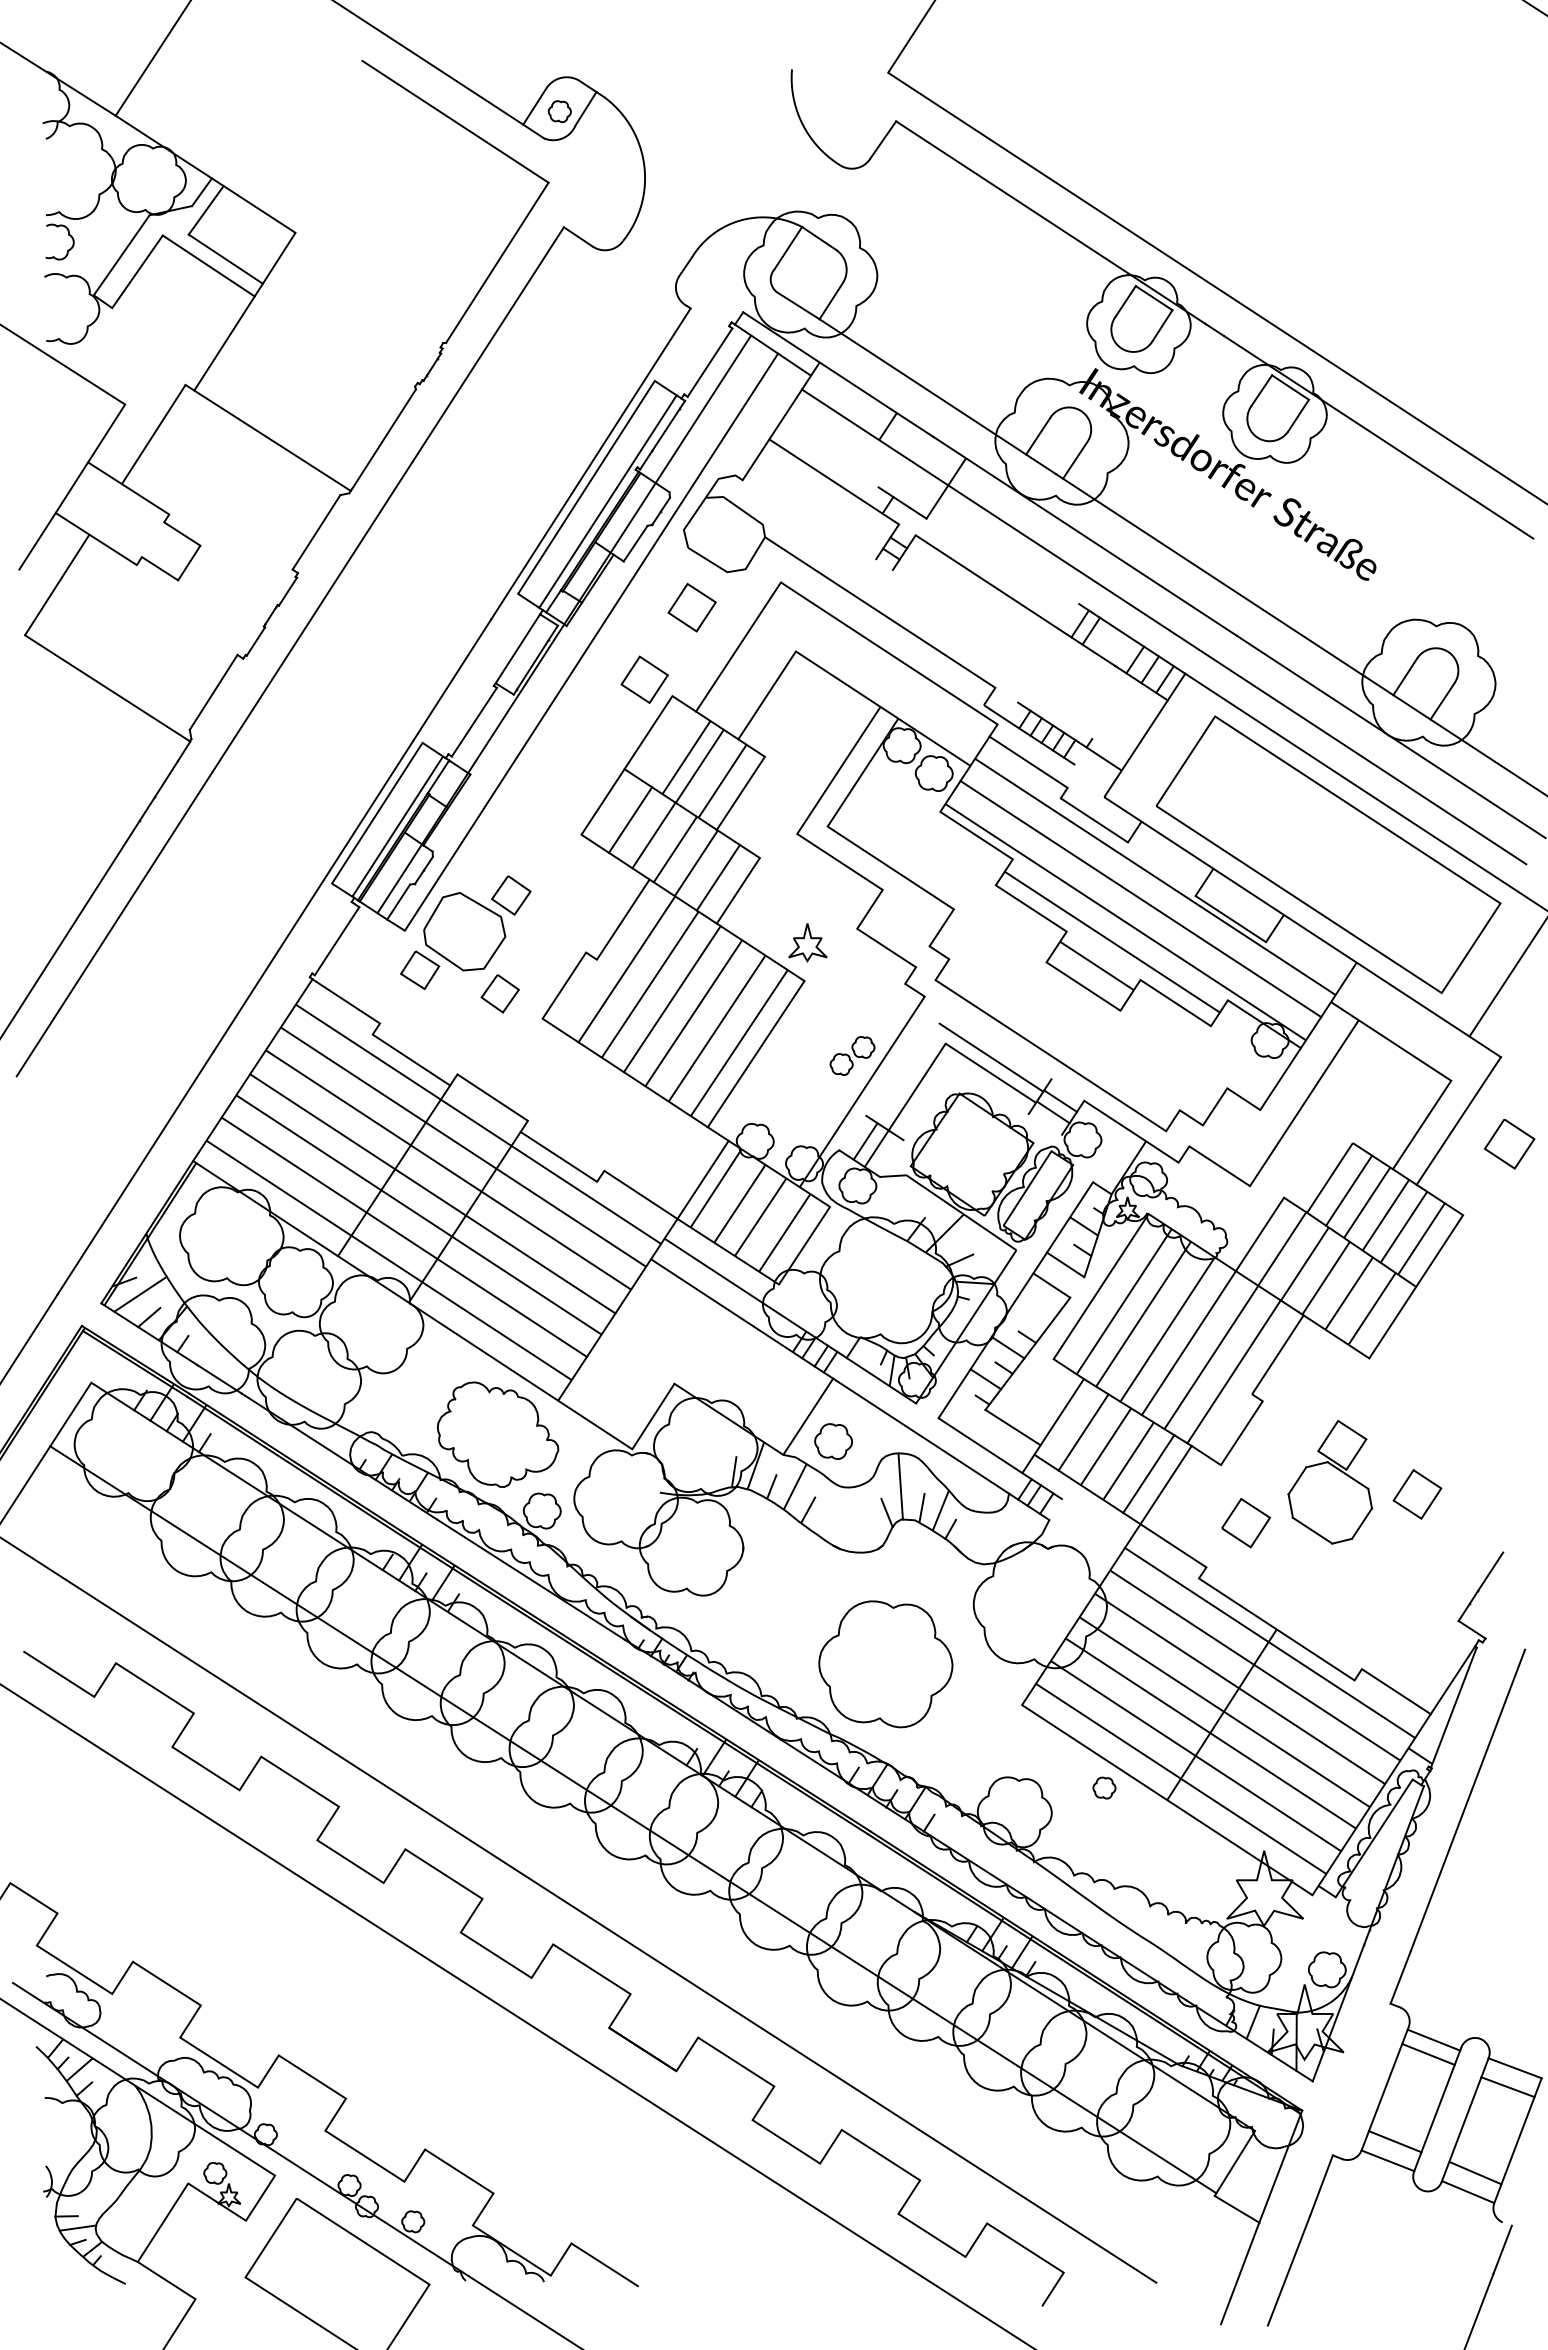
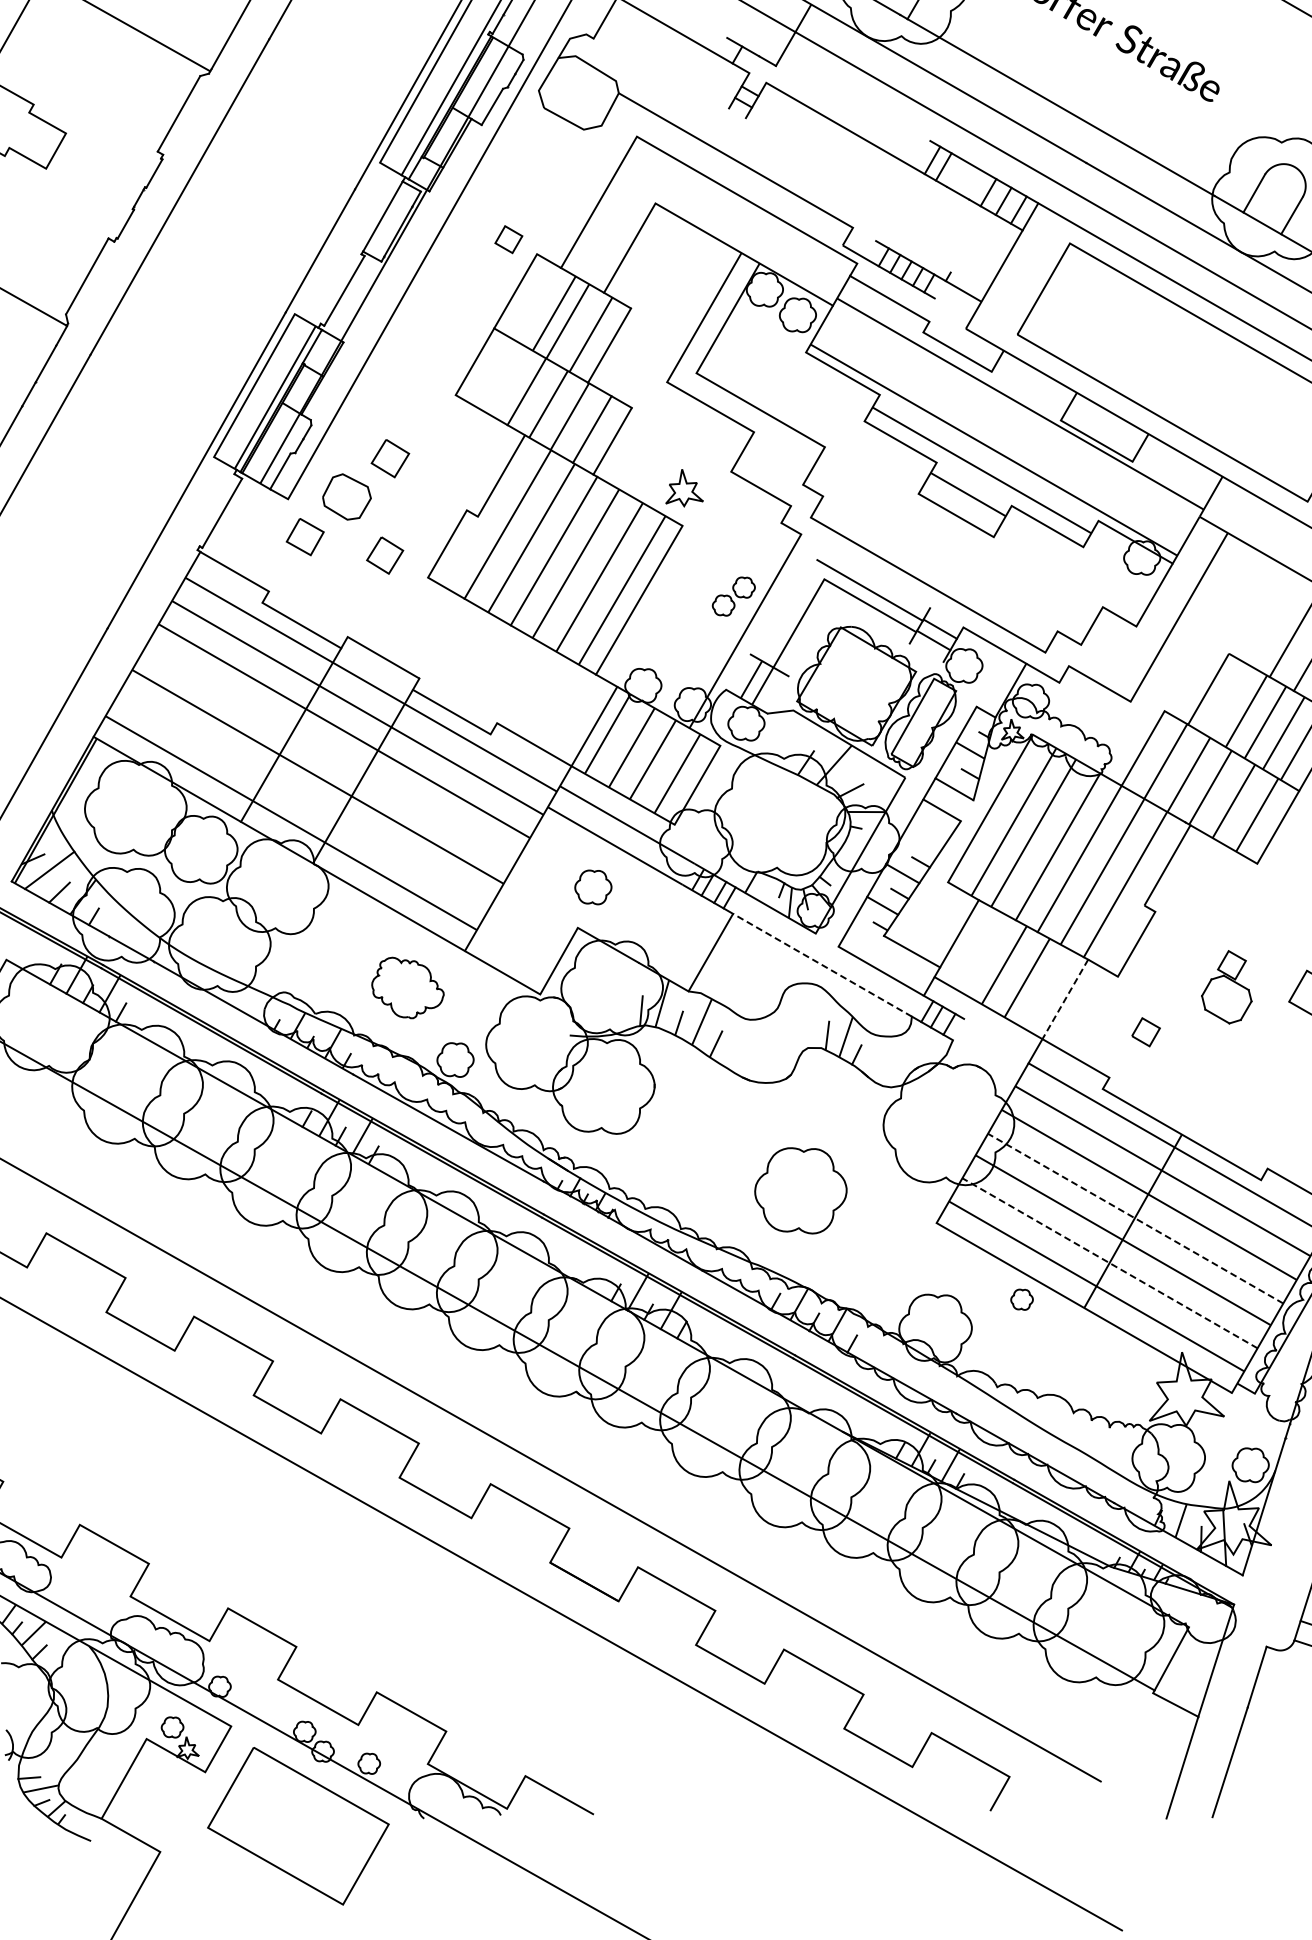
part: (691, 607) -> (550, 166), removed
part: (644, 679) -> (508, 239), size x0.6
line: (630, 819) -> (502, 377), removed
line: (1140, 899) -> (1007, 427), removed
part: (464, 931) -> (346, 496), size x0.6
line: (1349, 1190) -> (1228, 700), removed
line: (432, 1193) -> (330, 755), removed
line: (403, 1236) -> (304, 798), removed
line: (1083, 1432) -> (981, 952), removed
part: (497, 1434) -> (407, 987), size x0.6
line: (920, 1435) -> (821, 964), solid -> dashed
part: (833, 1441) -> (593, 887), moved
line: (1148, 1473) -> (1047, 989), removed
part: (1330, 1482) -> (1226, 987), size x0.6
line: (1166, 1485) -> (1065, 999), solid -> dashed
line: (900, 1486) -> (805, 1015), removed
line: (886, 1512) -> (792, 1042), removed
part: (1246, 1523) -> (1146, 1032), size x0.6
part: (885, 1664) -> (800, 1191), size x0.7
line: (1225, 1712) -> (1136, 1218), solid -> dashed
line: (1196, 1756) -> (1110, 1263), solid -> dashed

